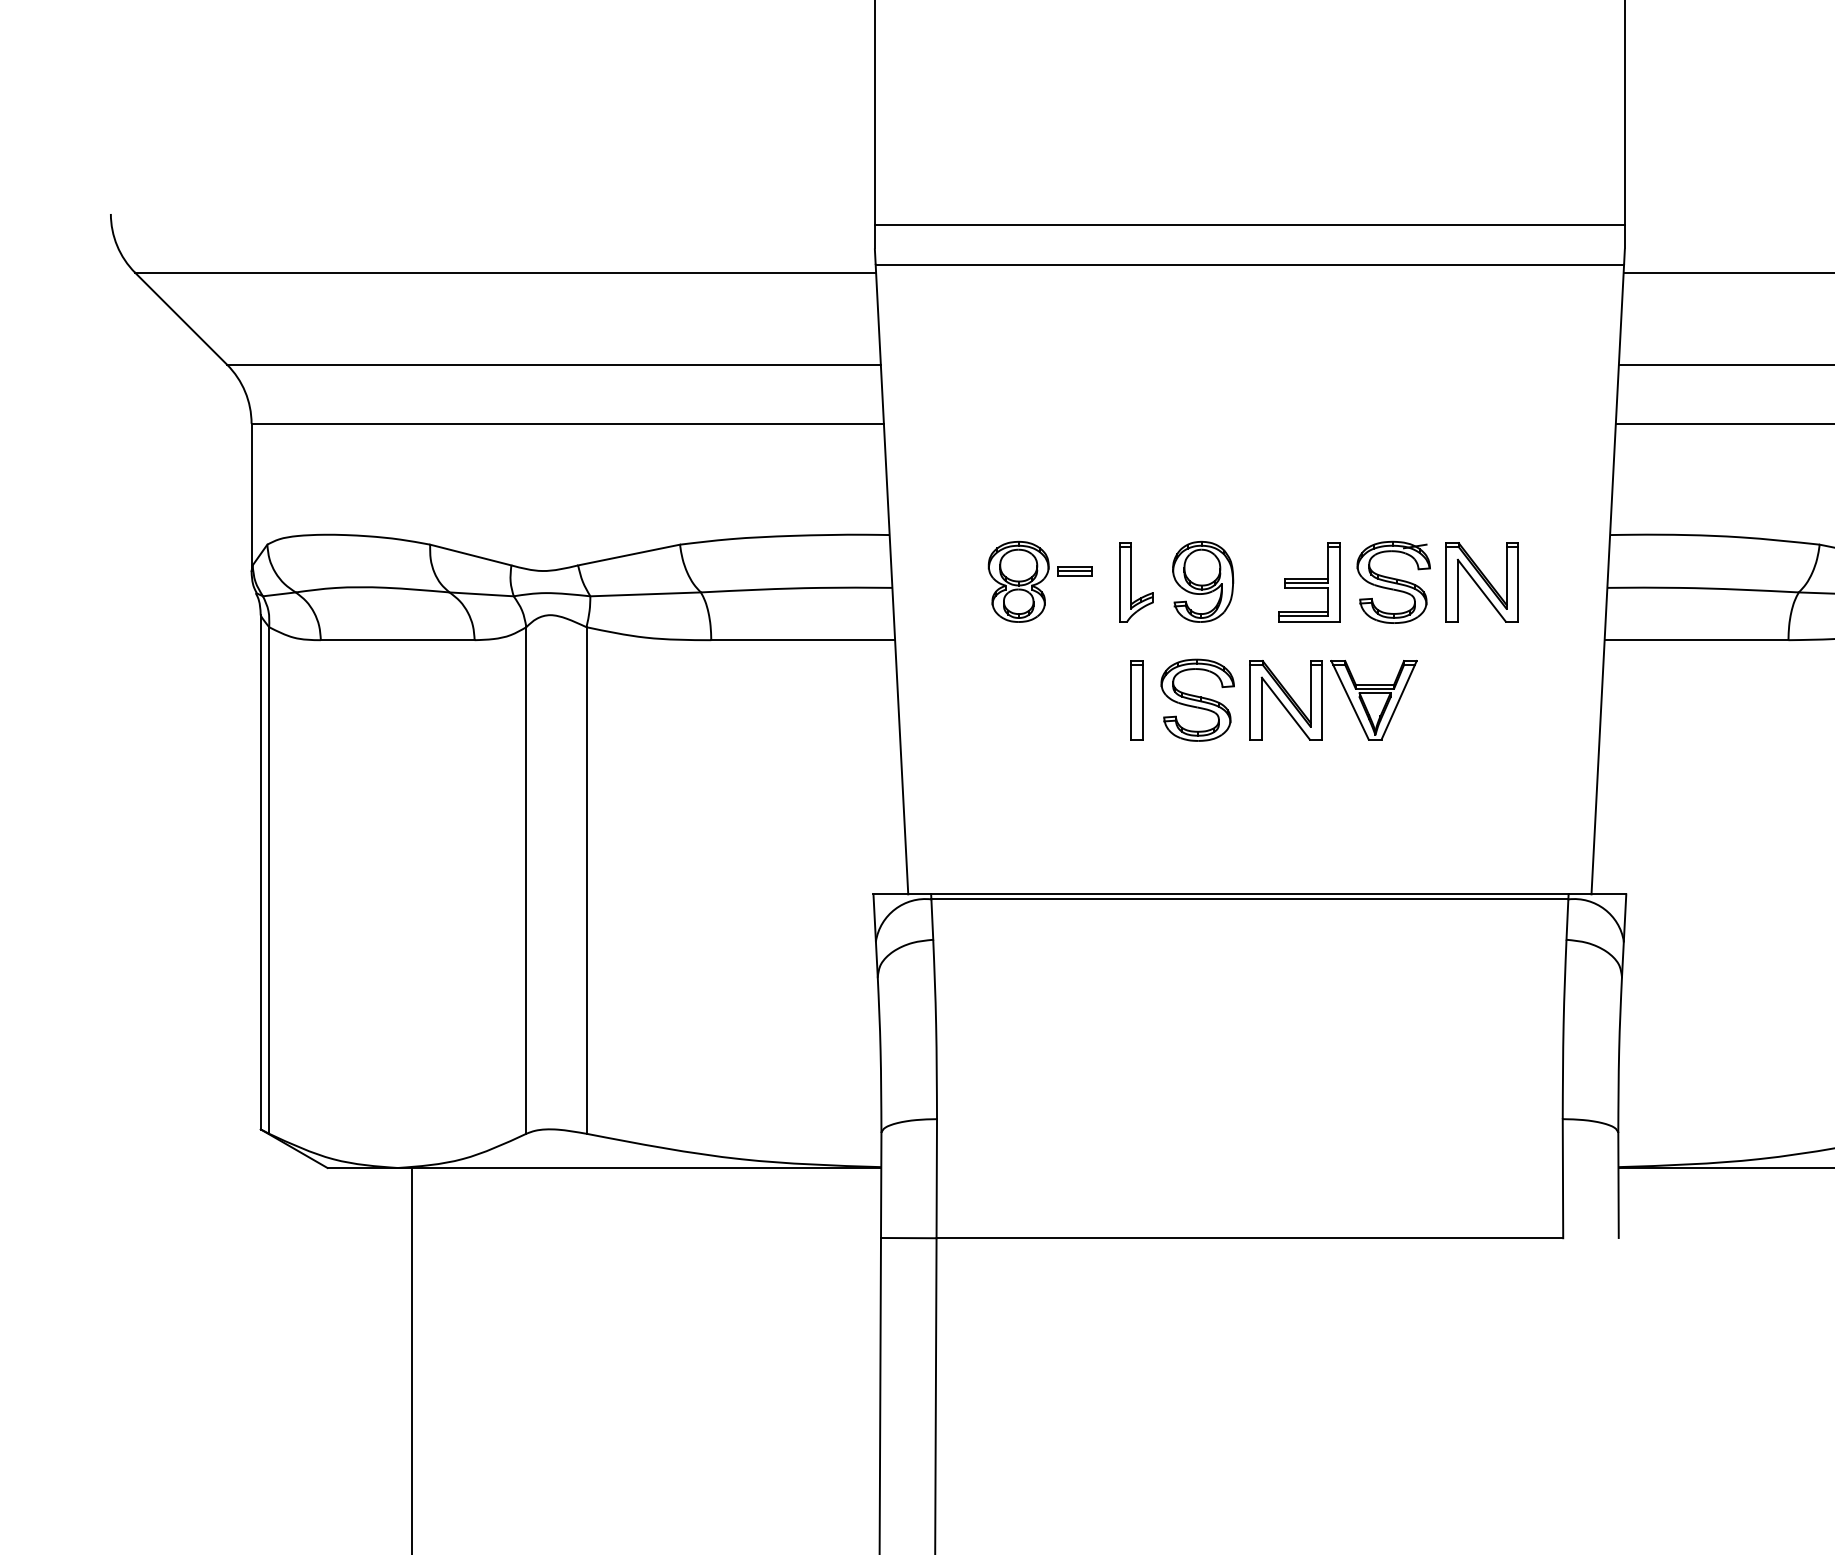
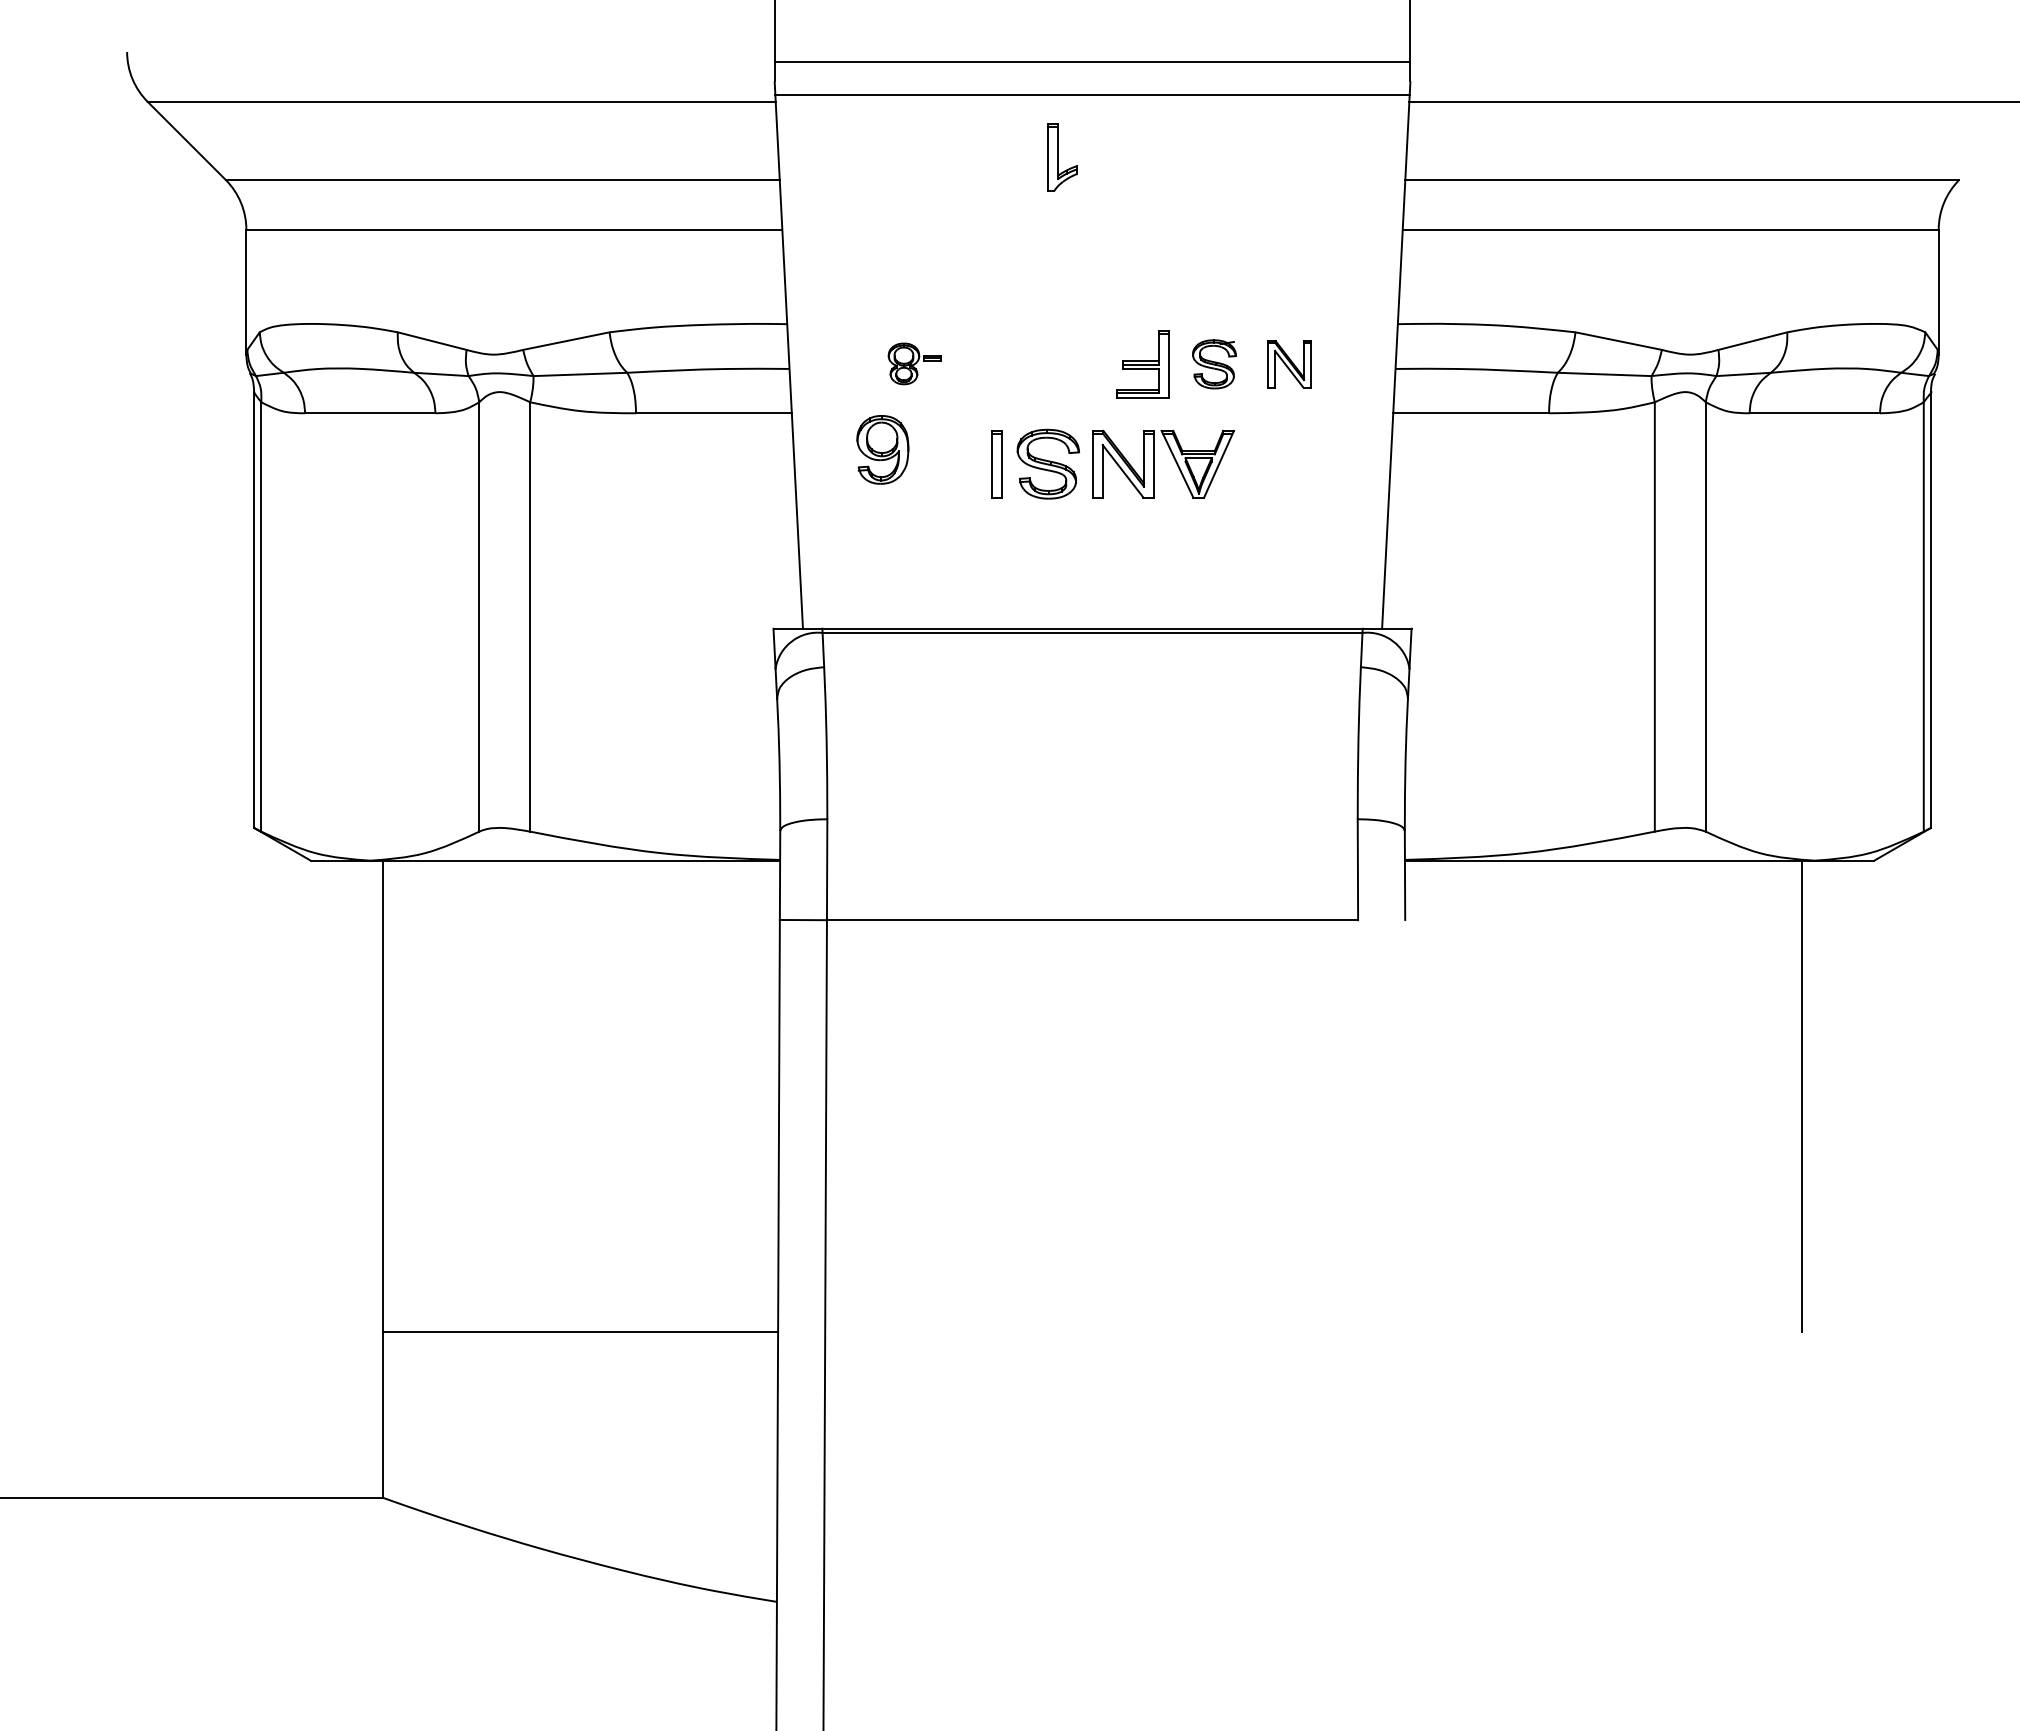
part: (1039, 581) -> (914, 363), size x0.6
part: (1202, 581) -> (882, 449), moved
part: (1136, 582) -> (1062, 157), moved
part: (1393, 582) -> (1214, 364), size x0.7
part: (1482, 582) -> (1289, 364), size x0.7

